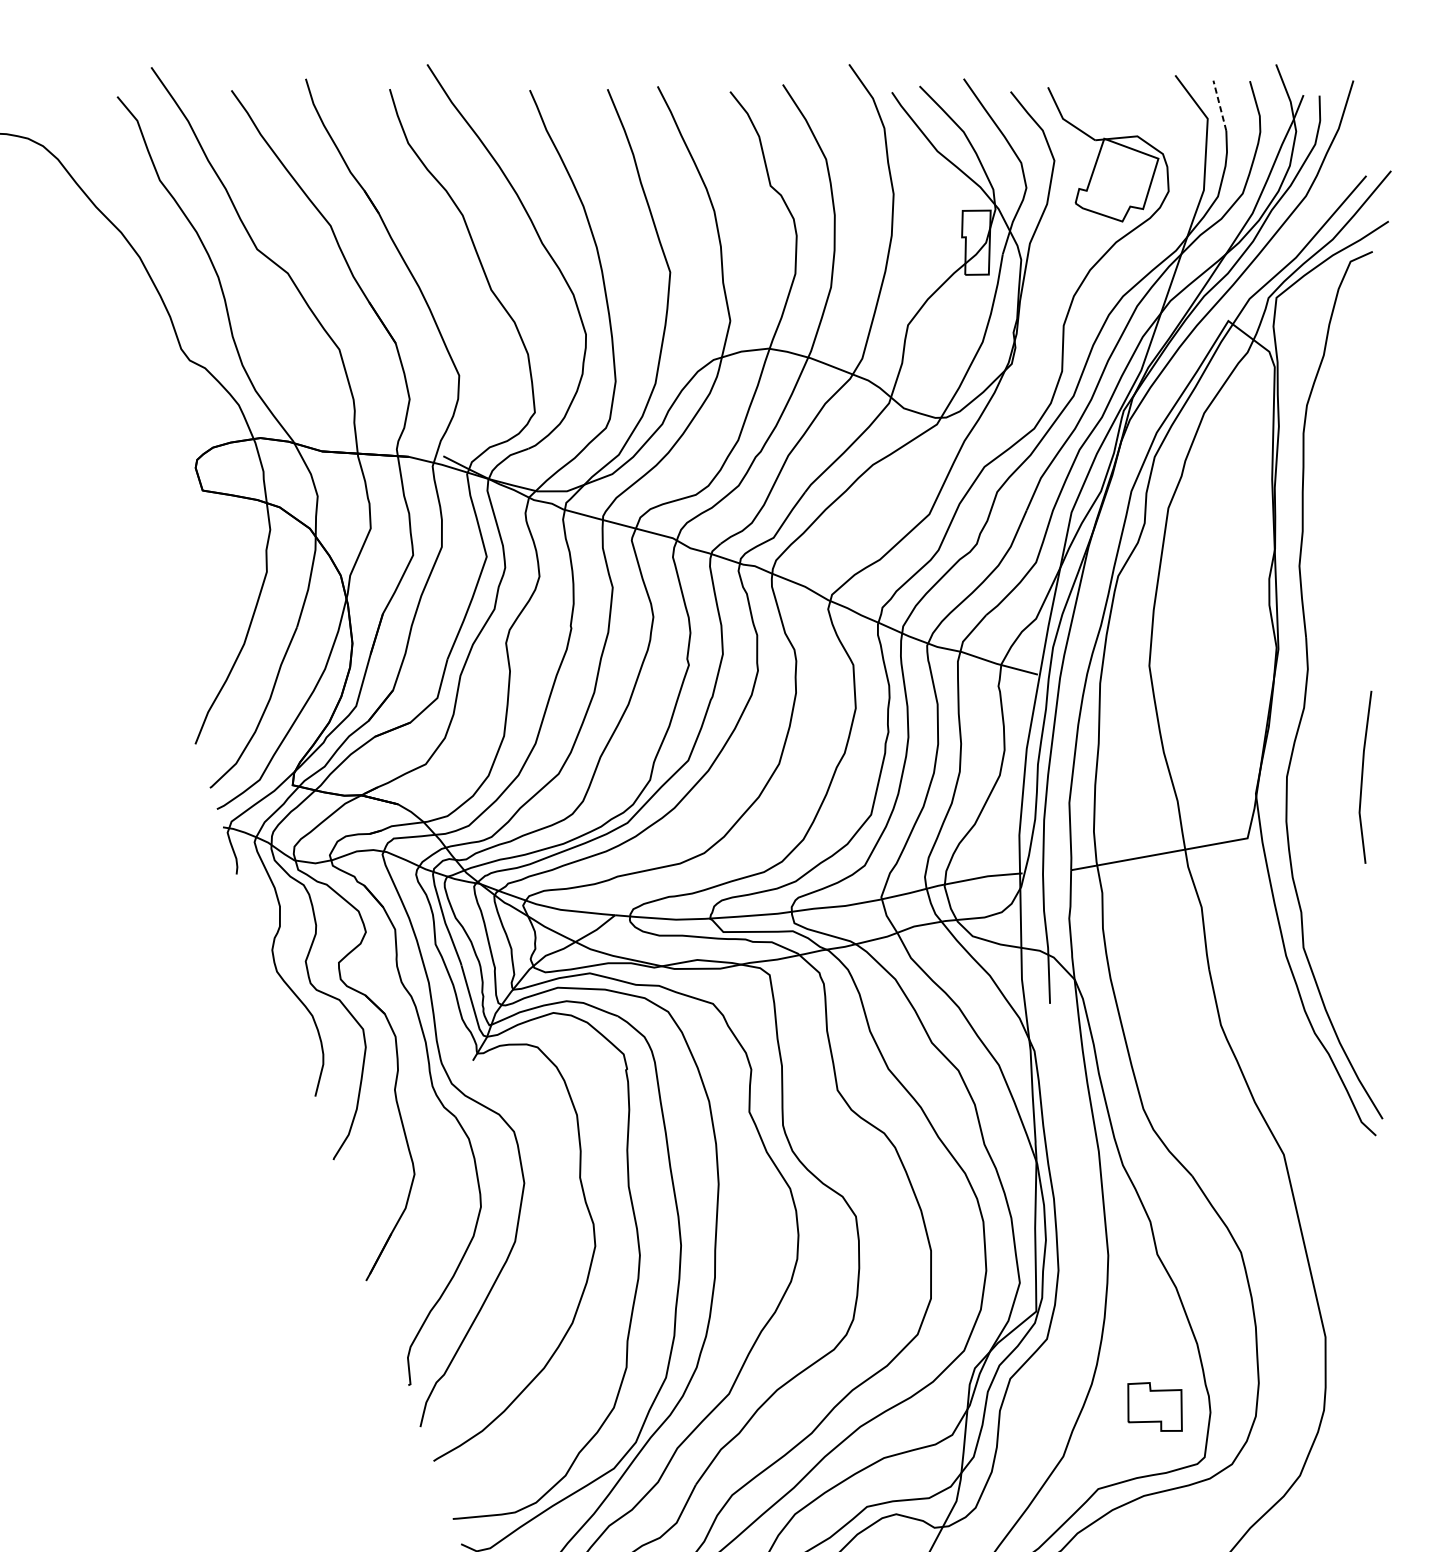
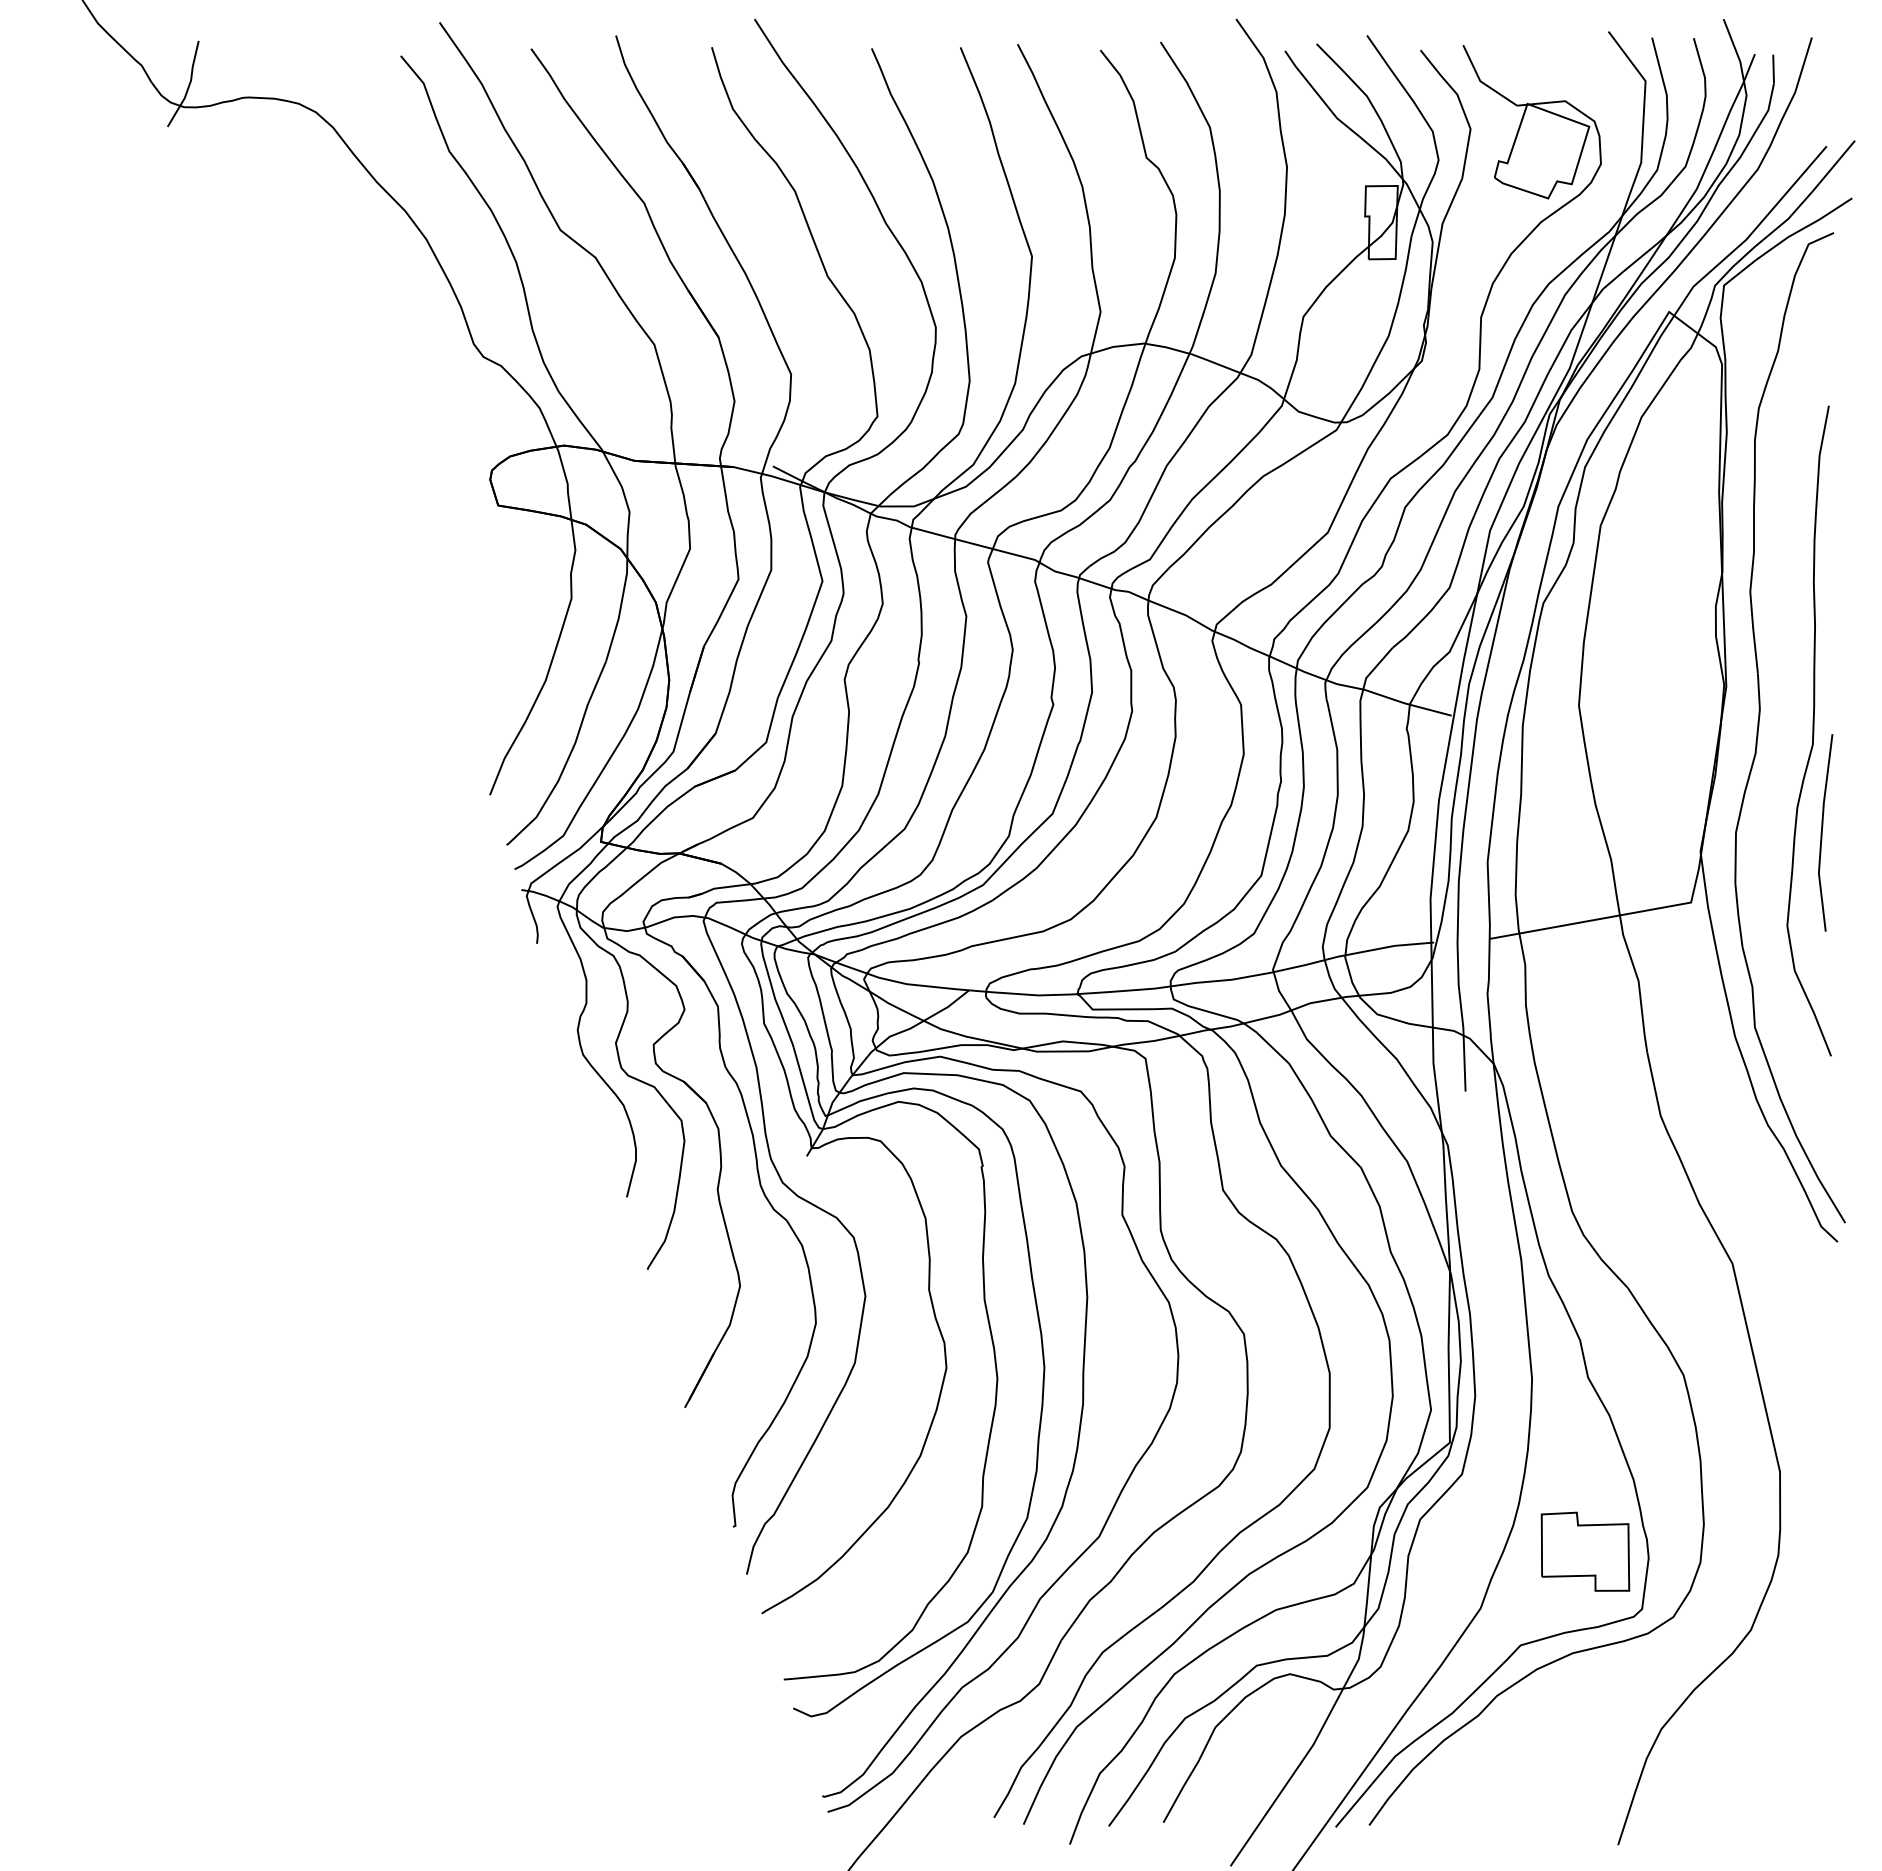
line: (1219, 105) -> (1659, 66), dashed -> solid
curve: (1353, 687) -> (1812, 730), added
part: (1155, 1406) -> (1585, 1551), size x1.43

